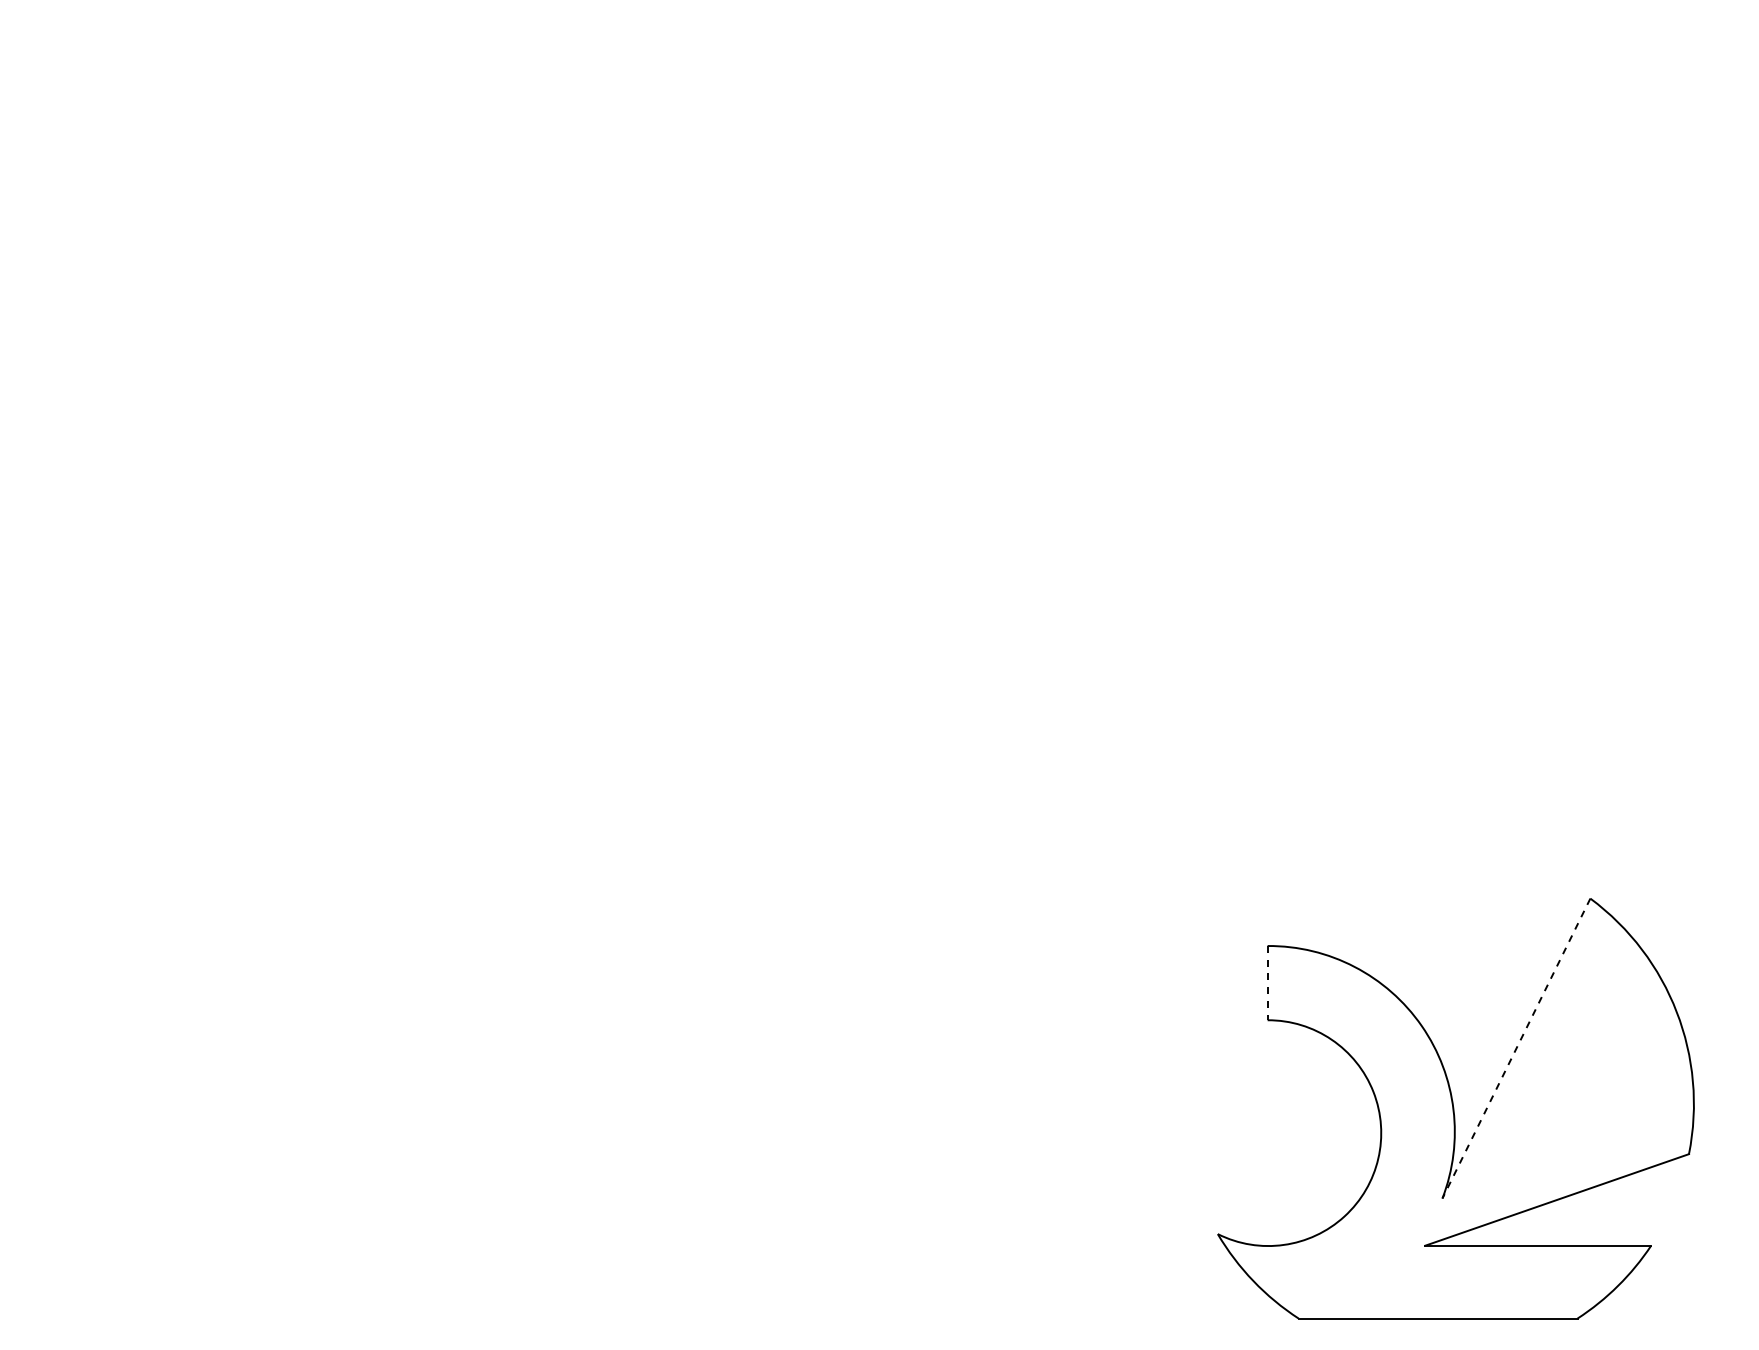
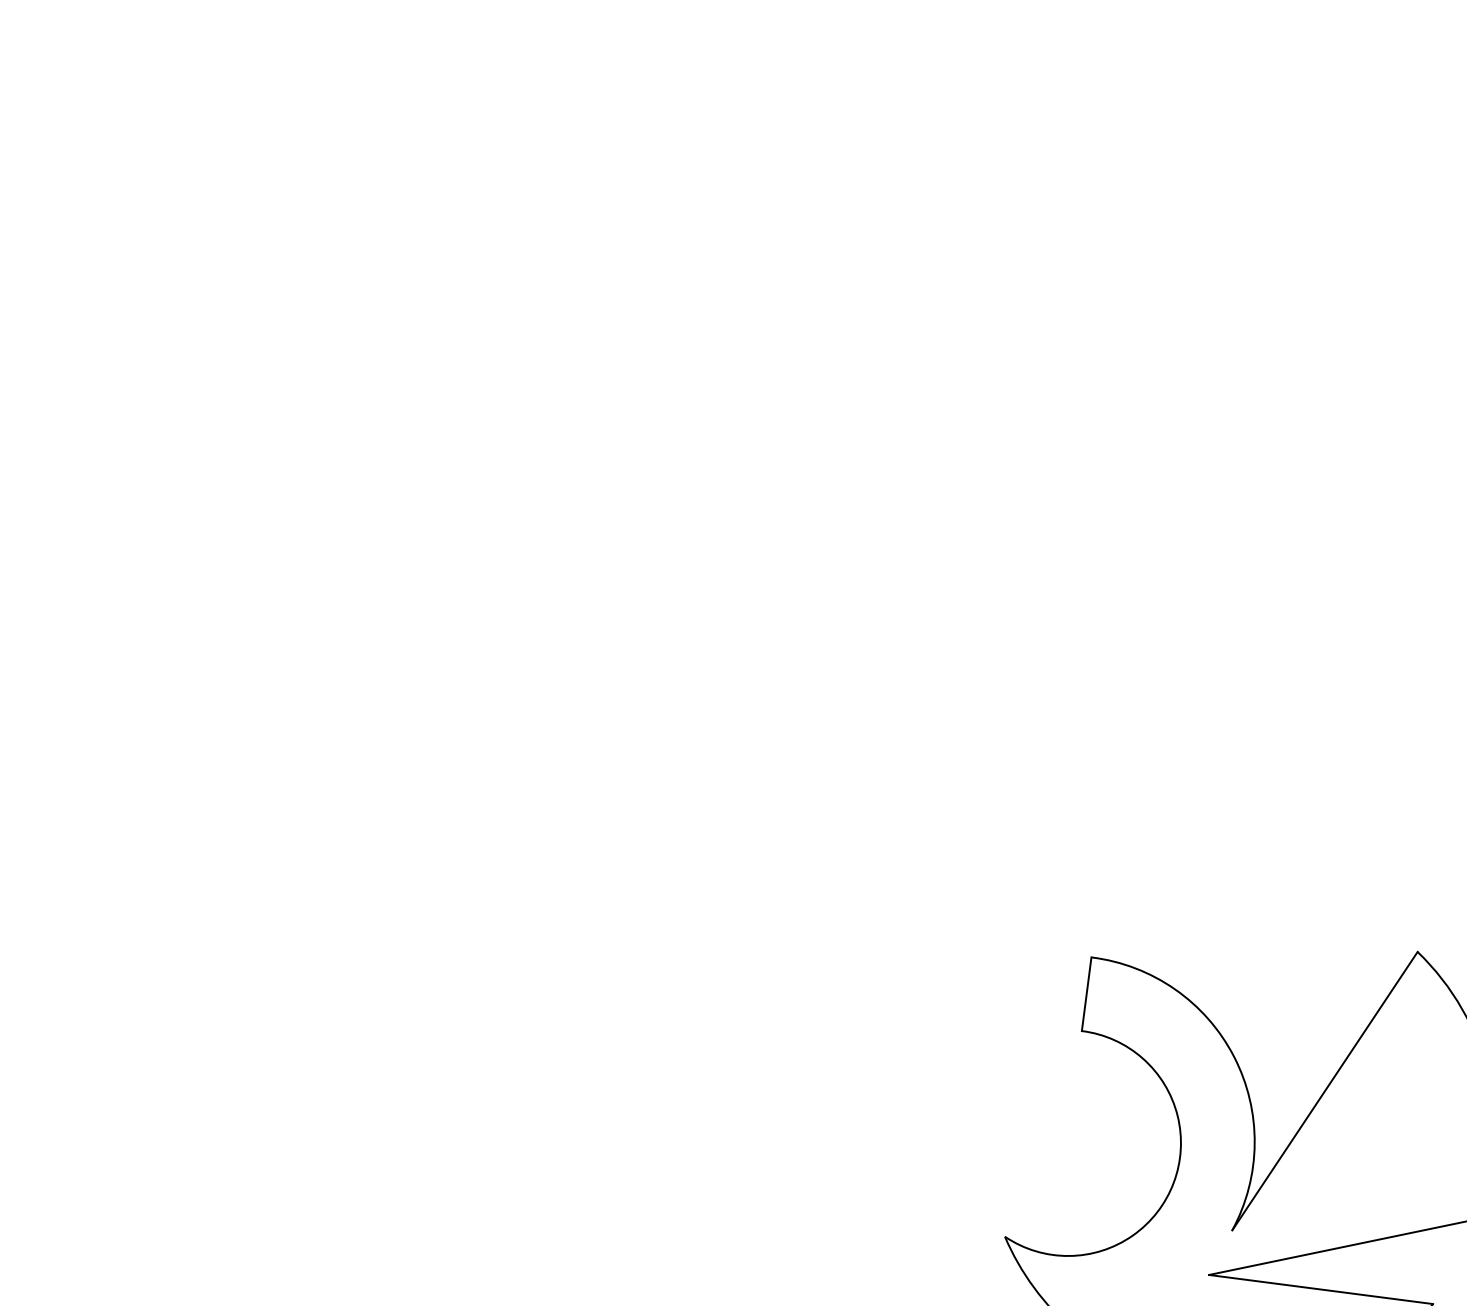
line: (1267, 983) -> (1086, 994), dashed -> solid
line: (1516, 1049) -> (1324, 1092), dashed -> solid

